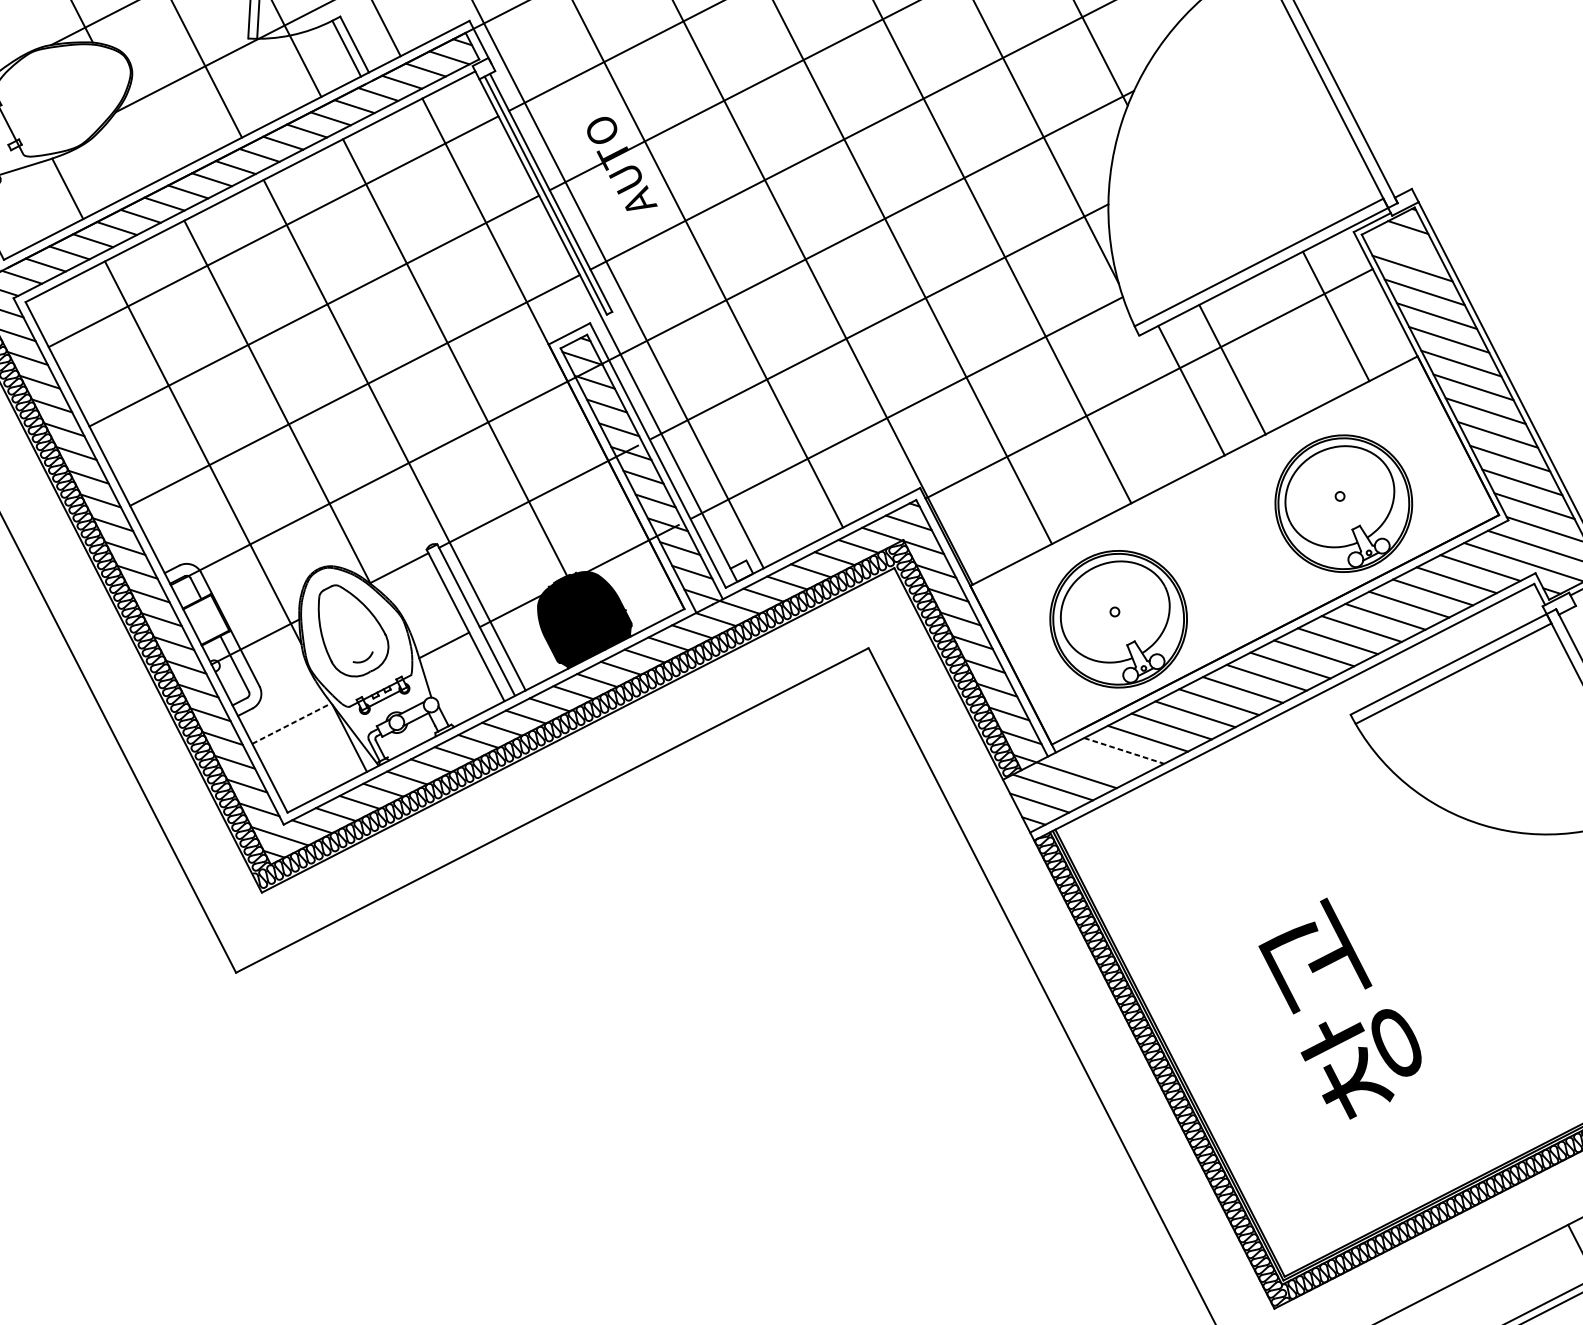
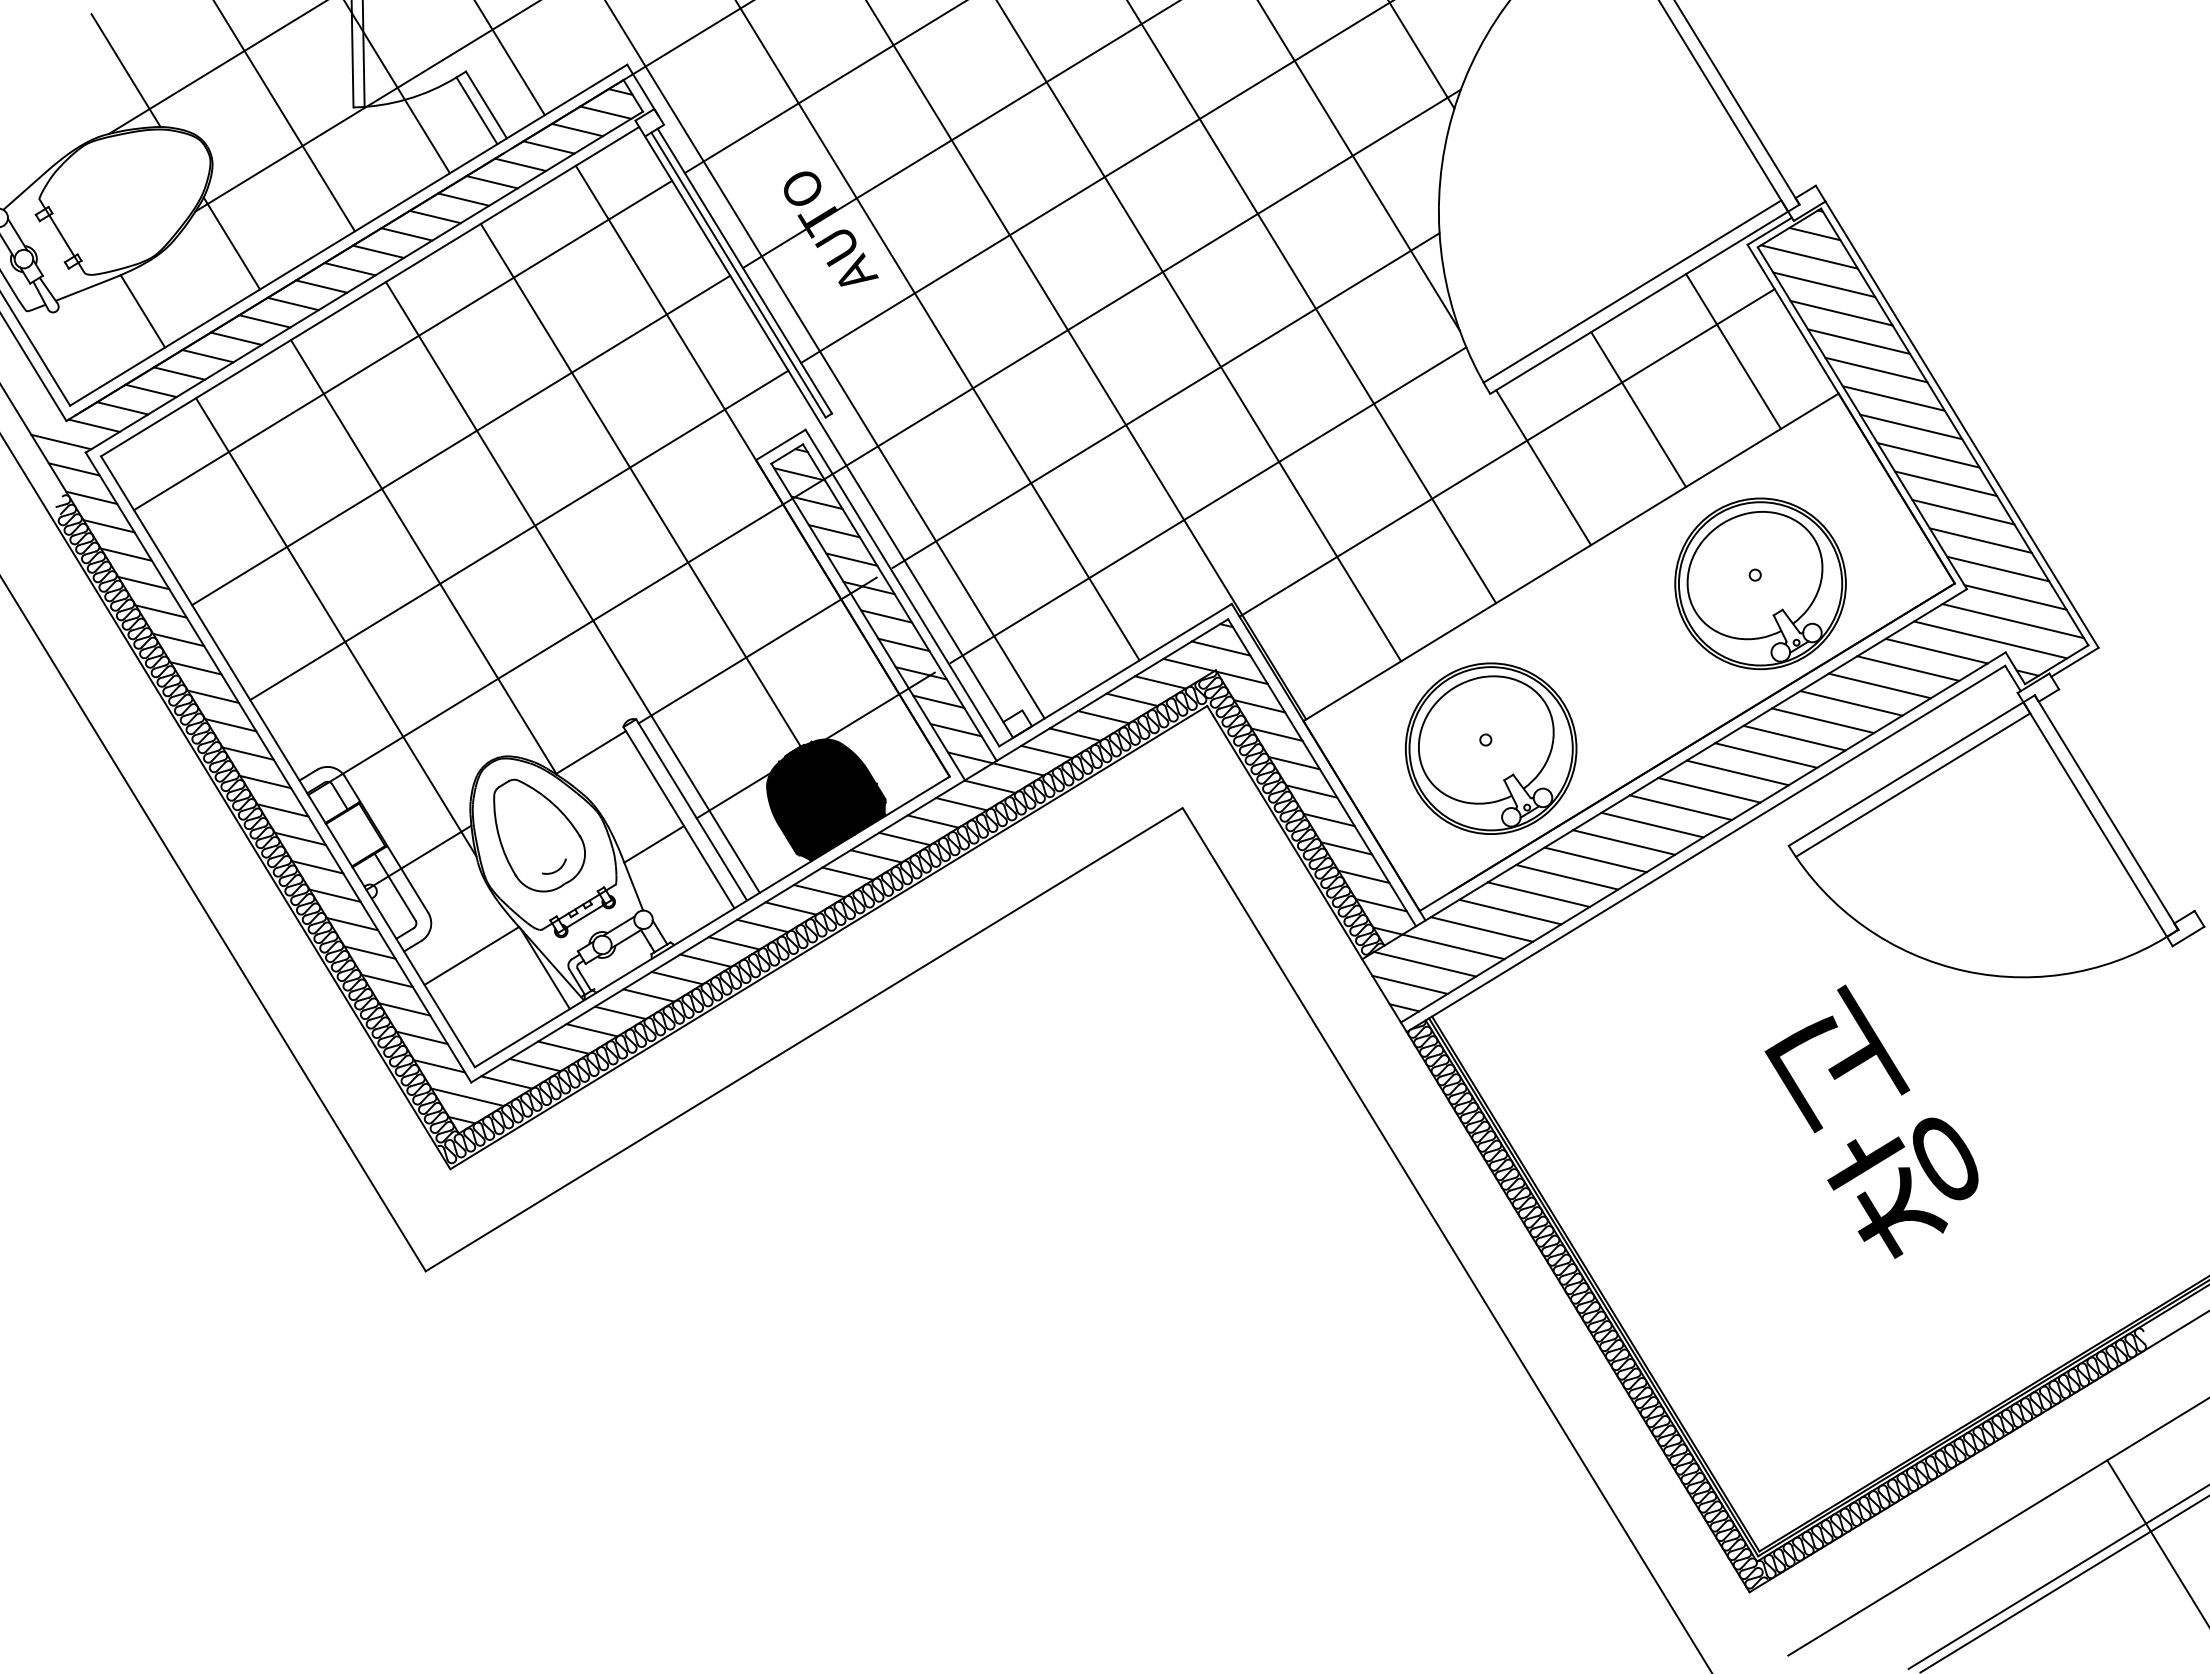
line: (142, 139) -> (231, 243), added
line: (1402, 245) -> (1809, 256), added
line: (1232, 369) -> (1543, 467), moved
line: (1191, 390) -> (1638, 409), moved
line: (292, 723) -> (472, 955), dashed -> solid
line: (1124, 751) -> (1510, 912), dashed -> solid
line: (1100, 763) -> (1481, 929), added
text: (1339, 1008) -> (1871, 1121), moved

